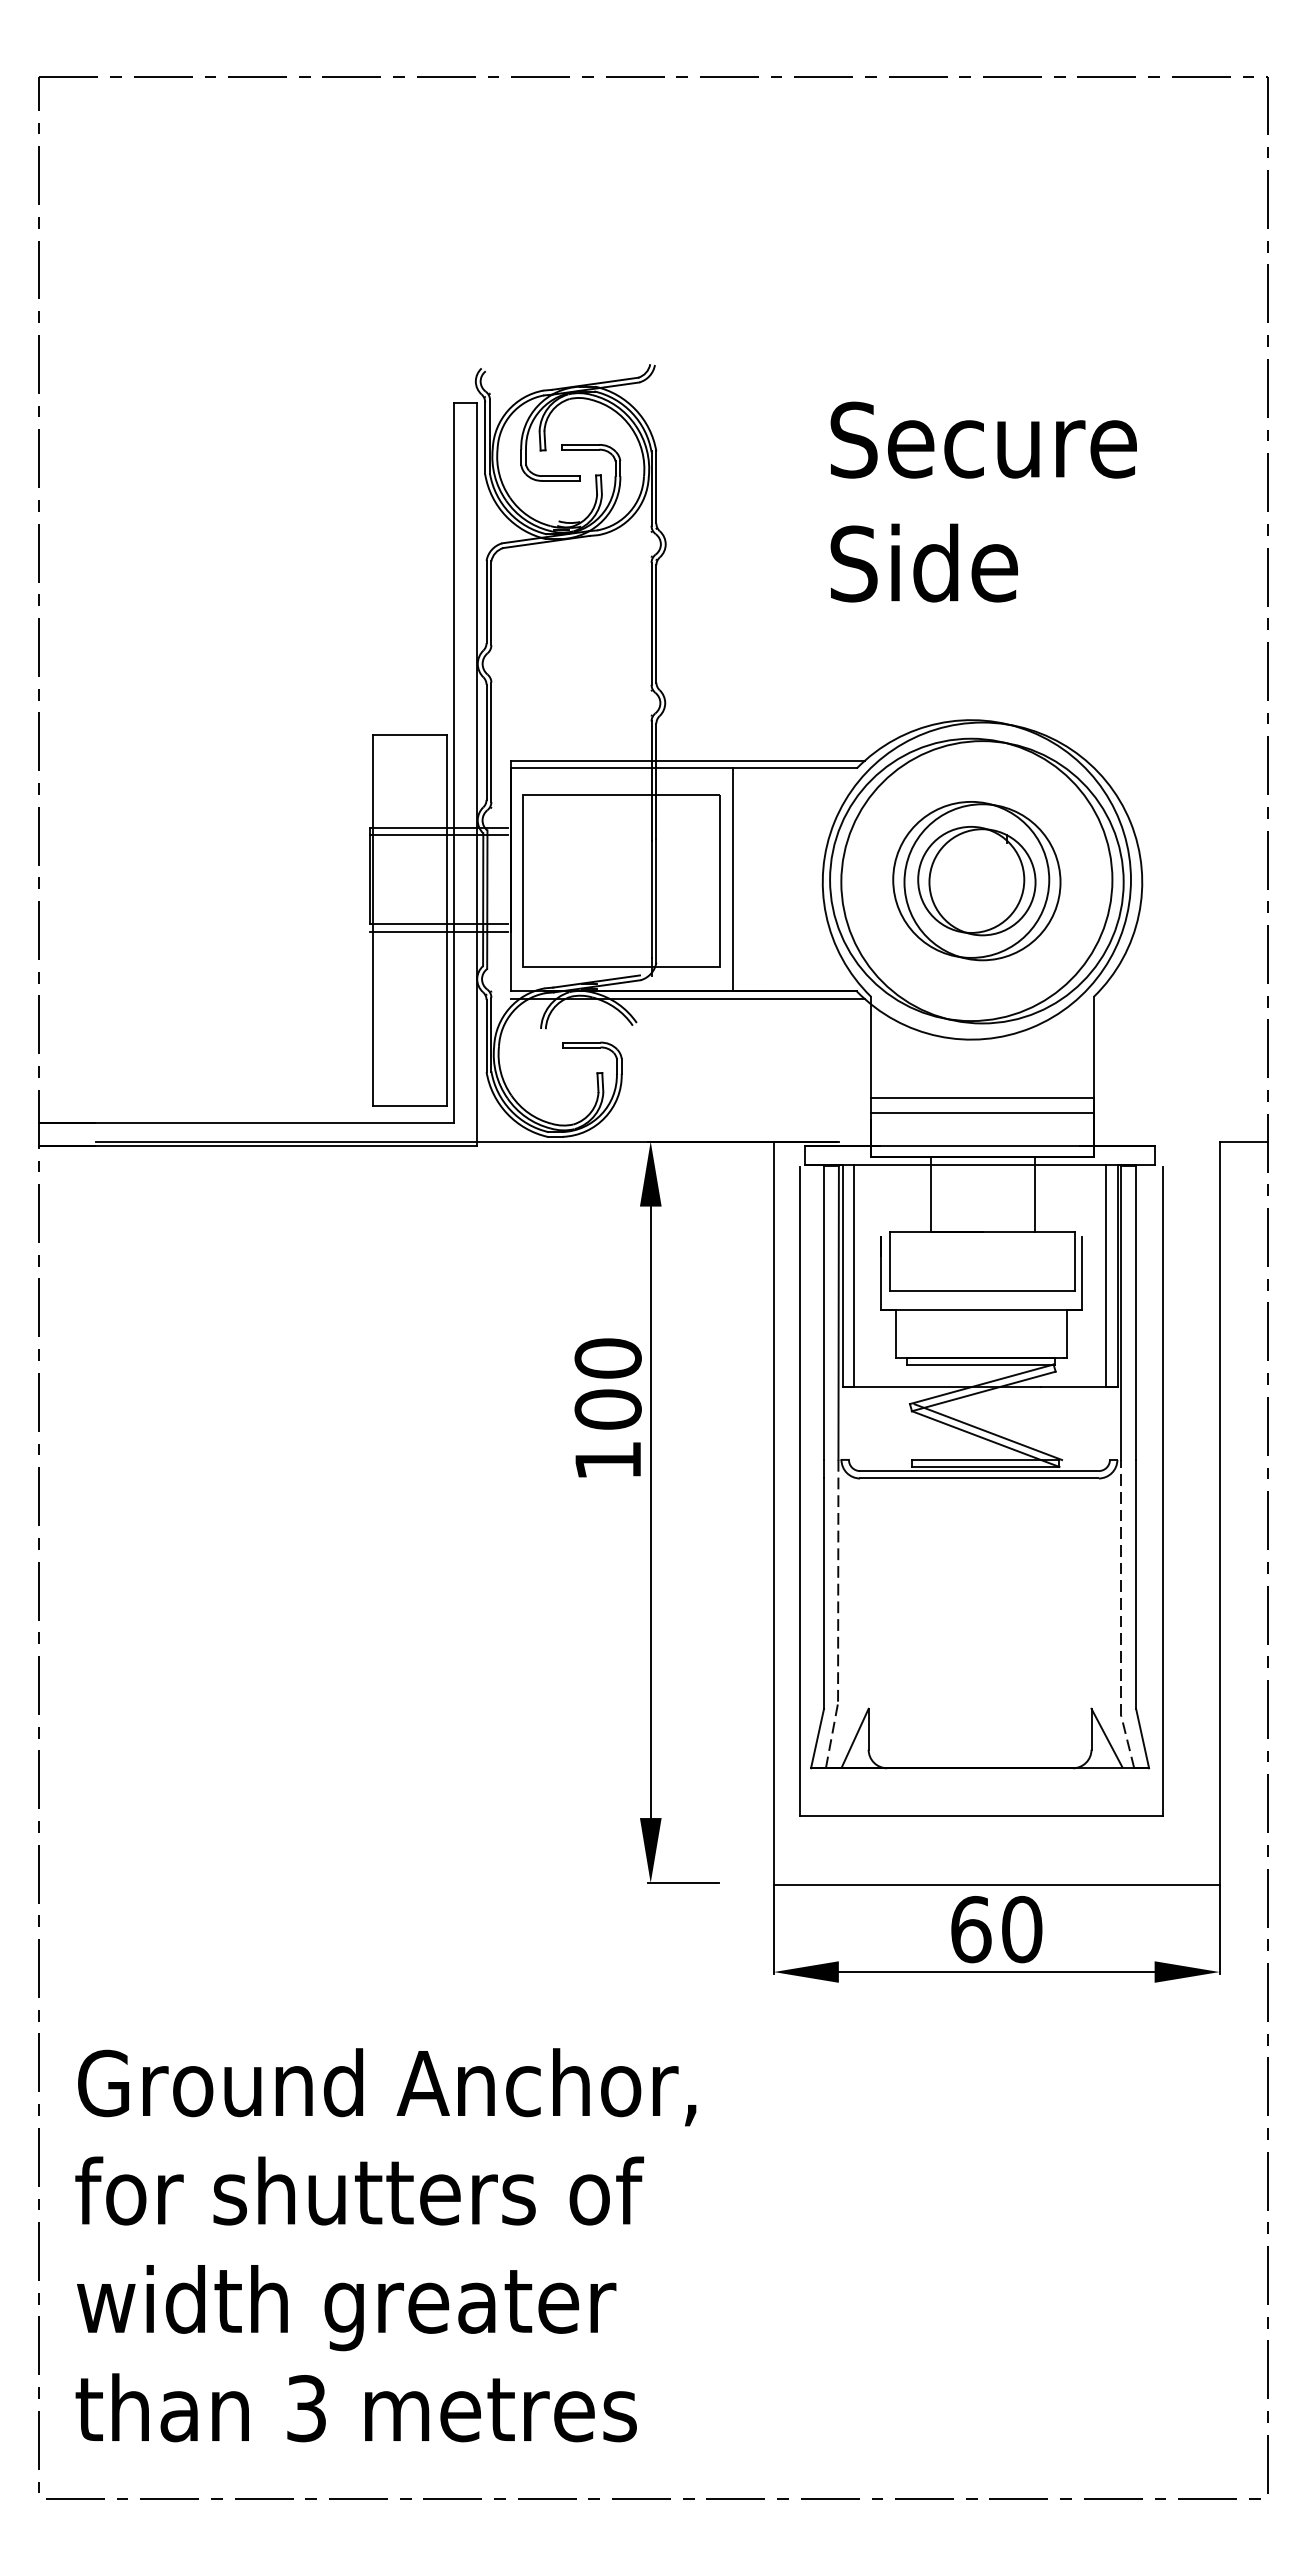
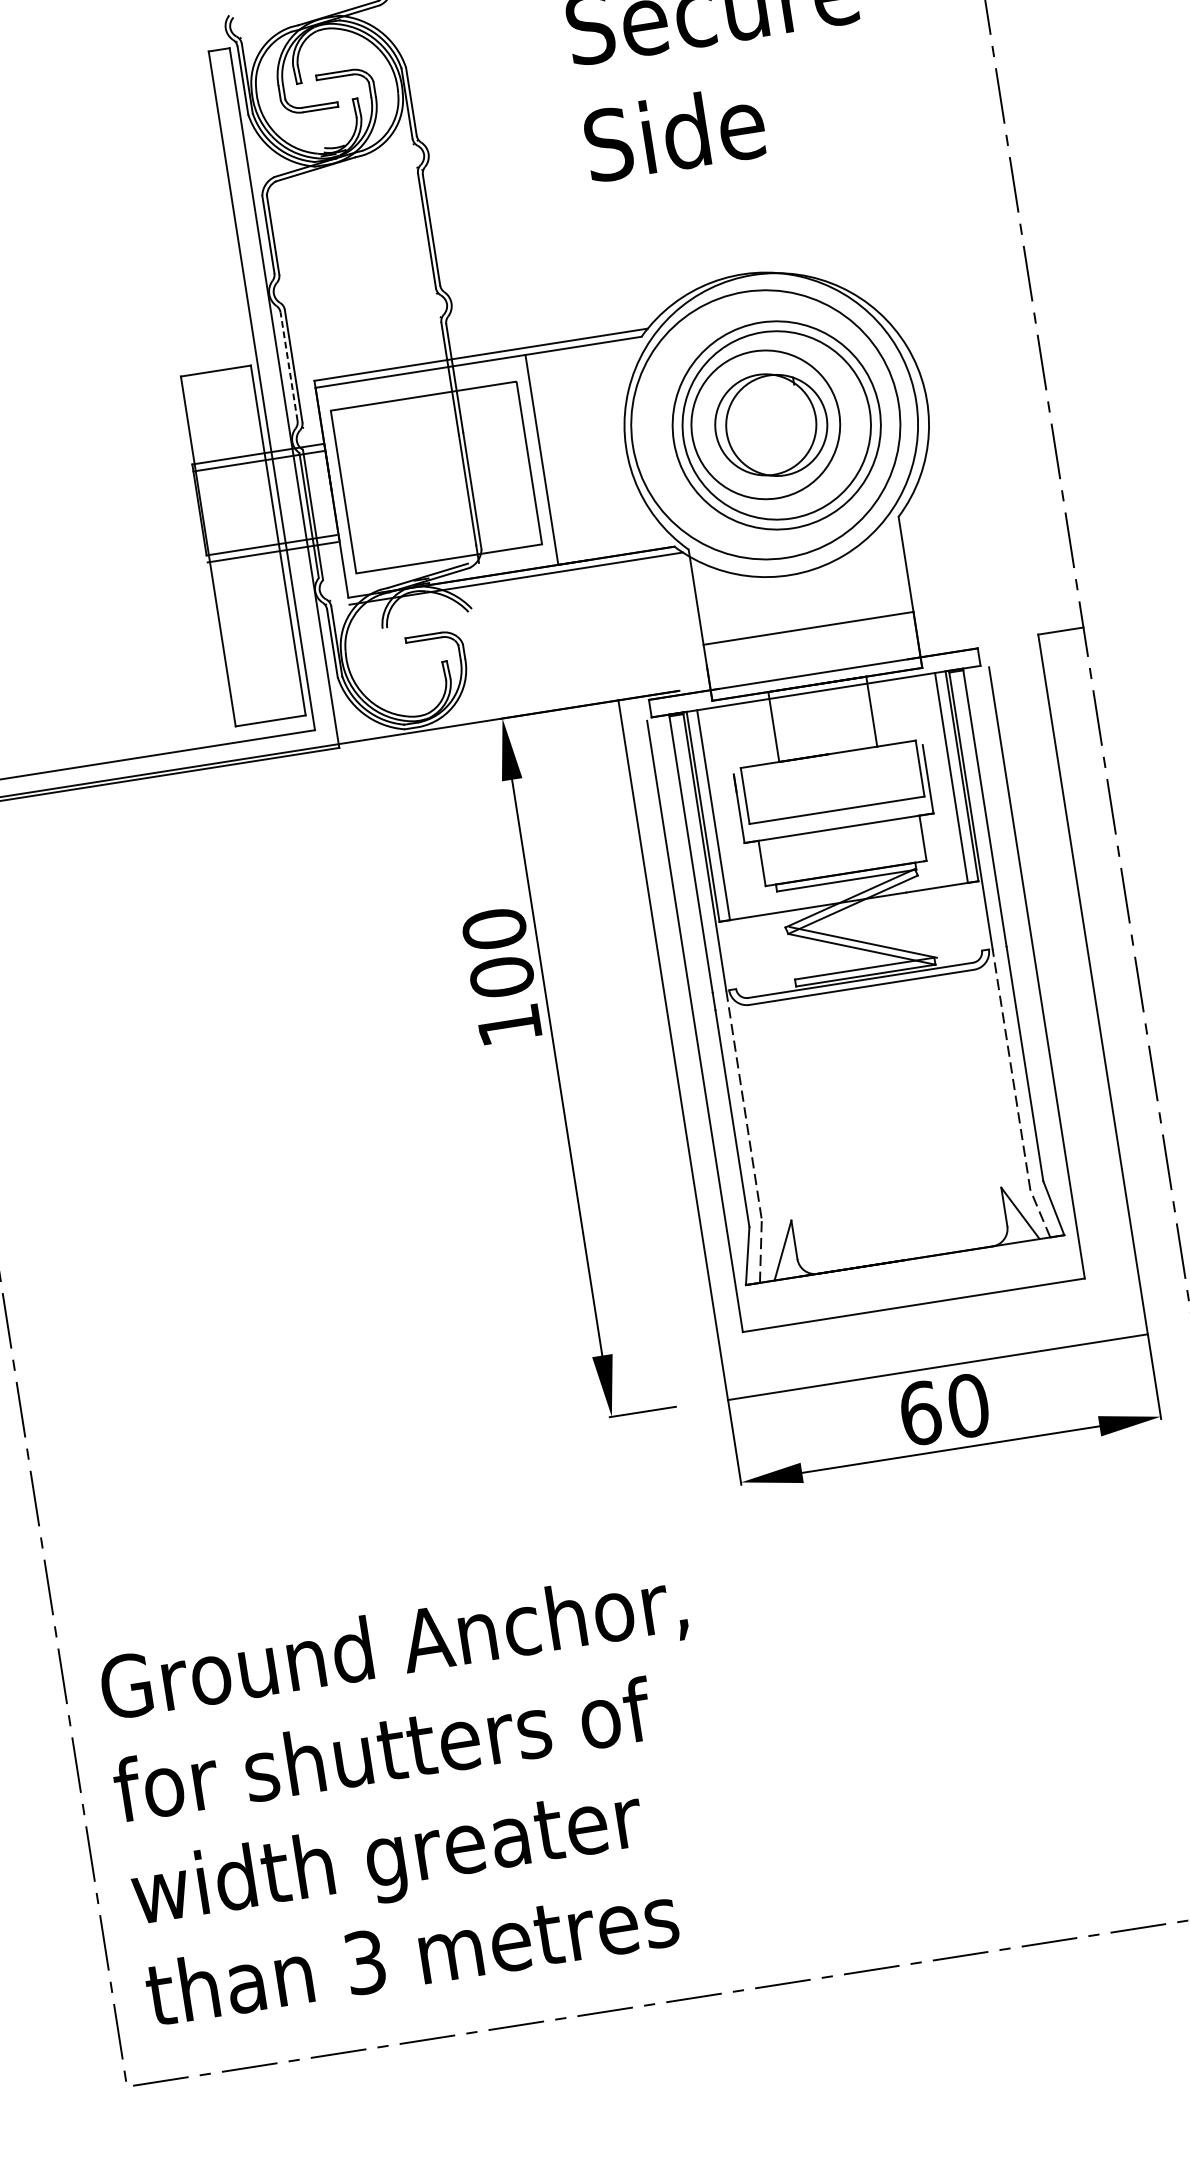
line: (486, 742) -> (289, 366), solid -> dashed
circle: (982, 882) -> (776, 425), size x0.7
circle: (982, 882) -> (776, 425), size x1.4
line: (982, 1112) -> (810, 642), removed

